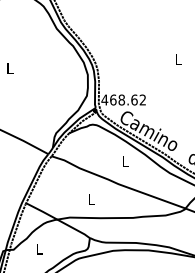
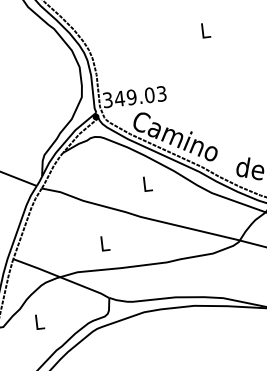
text: (123, 99) -> (134, 96), 468.62 -> 349.03

